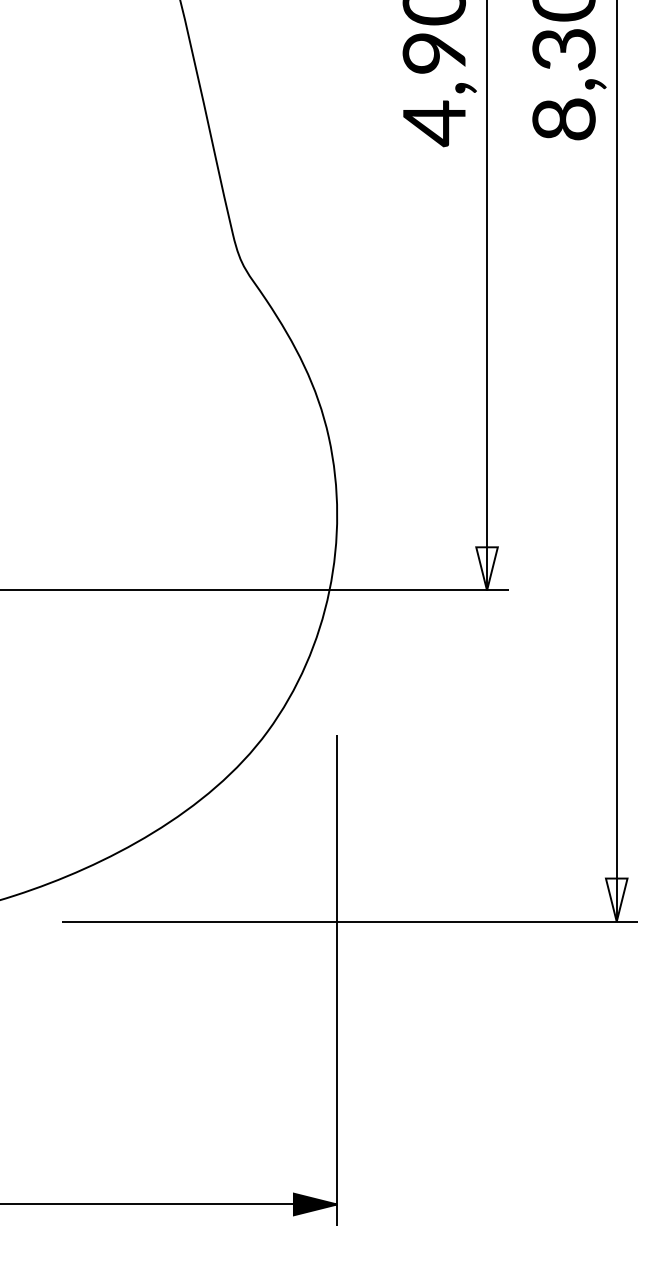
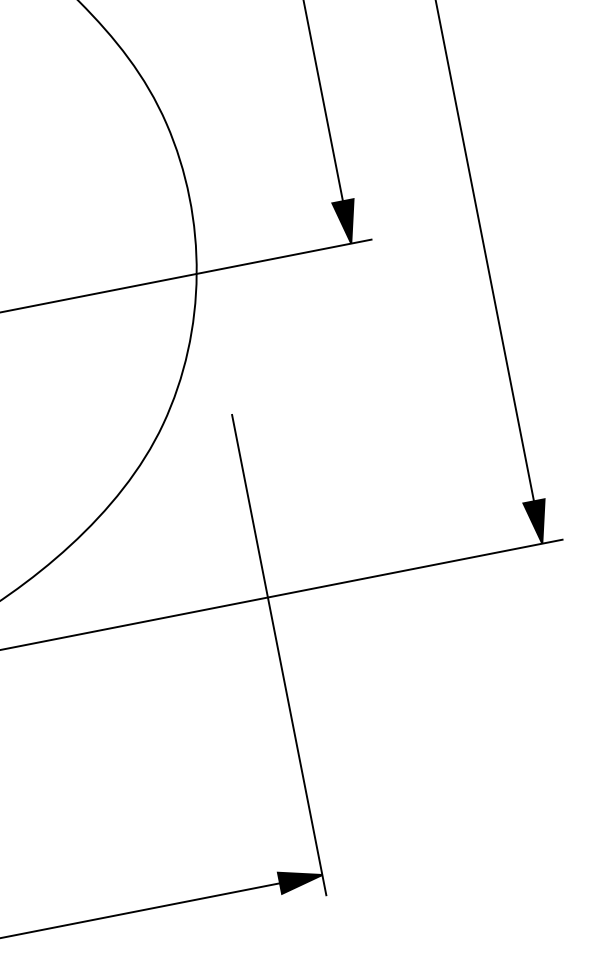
fill: (486, 568) -> (346, 222), added
fill: (616, 899) -> (537, 521), added

